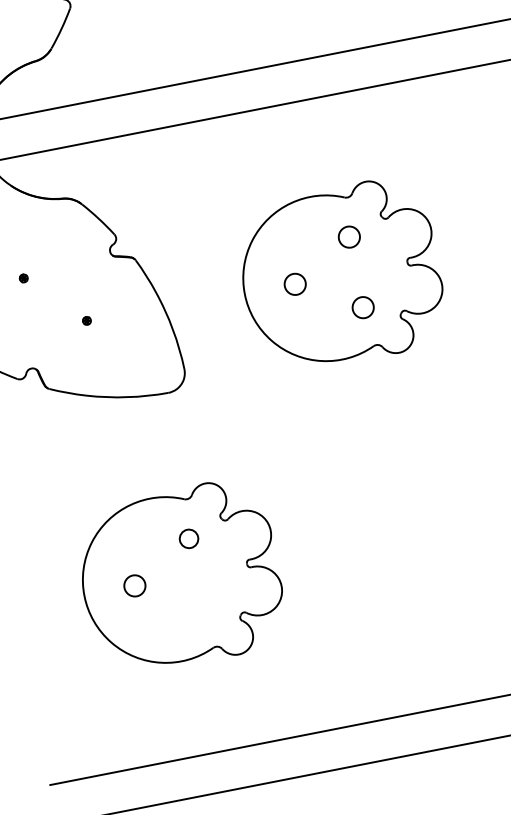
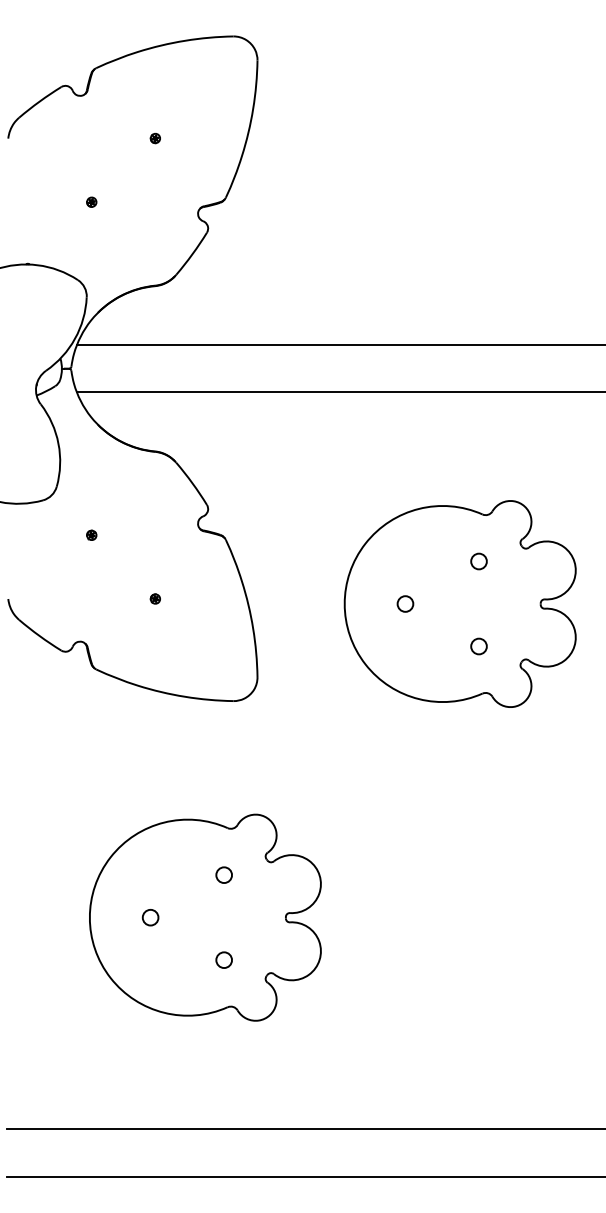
circle: (348, 237) -> (478, 561), size x0.62
circle: (295, 283) -> (405, 603), size x0.62
circle: (362, 307) -> (478, 646), size x0.62
circle: (188, 538) -> (223, 874), size x0.71
circle: (134, 585) -> (150, 917), size x0.62
circle: (202, 608) -> (223, 959), added

